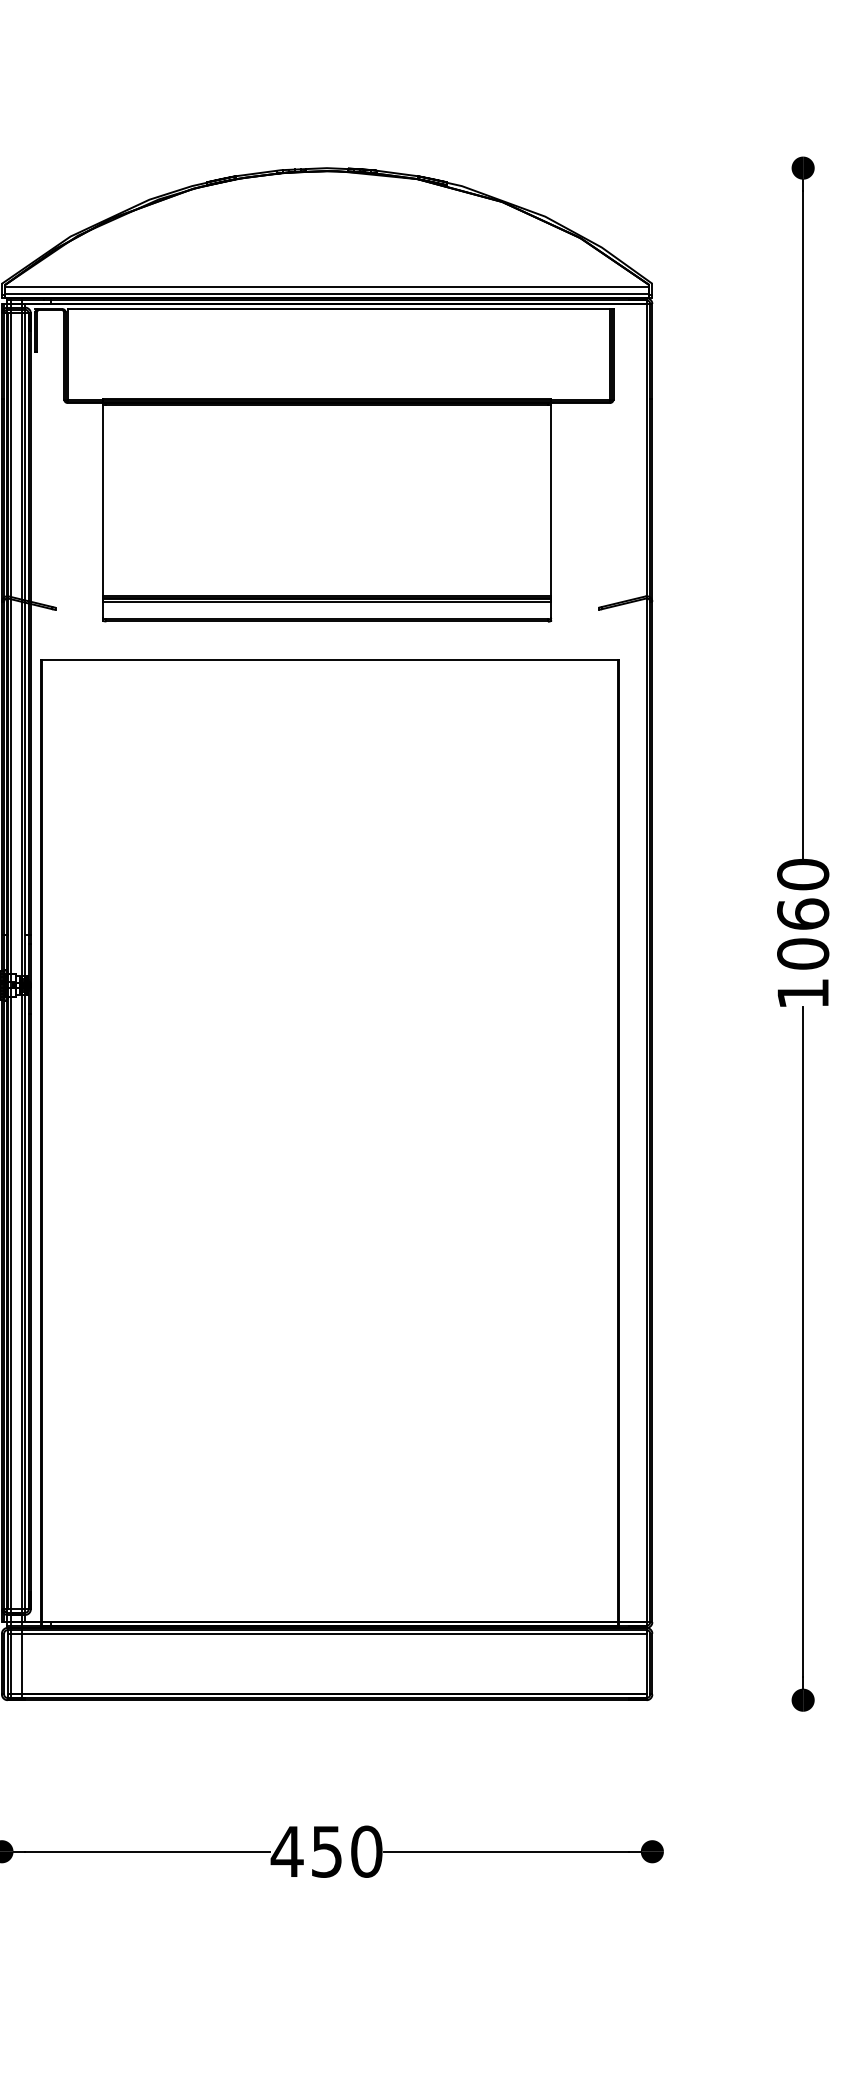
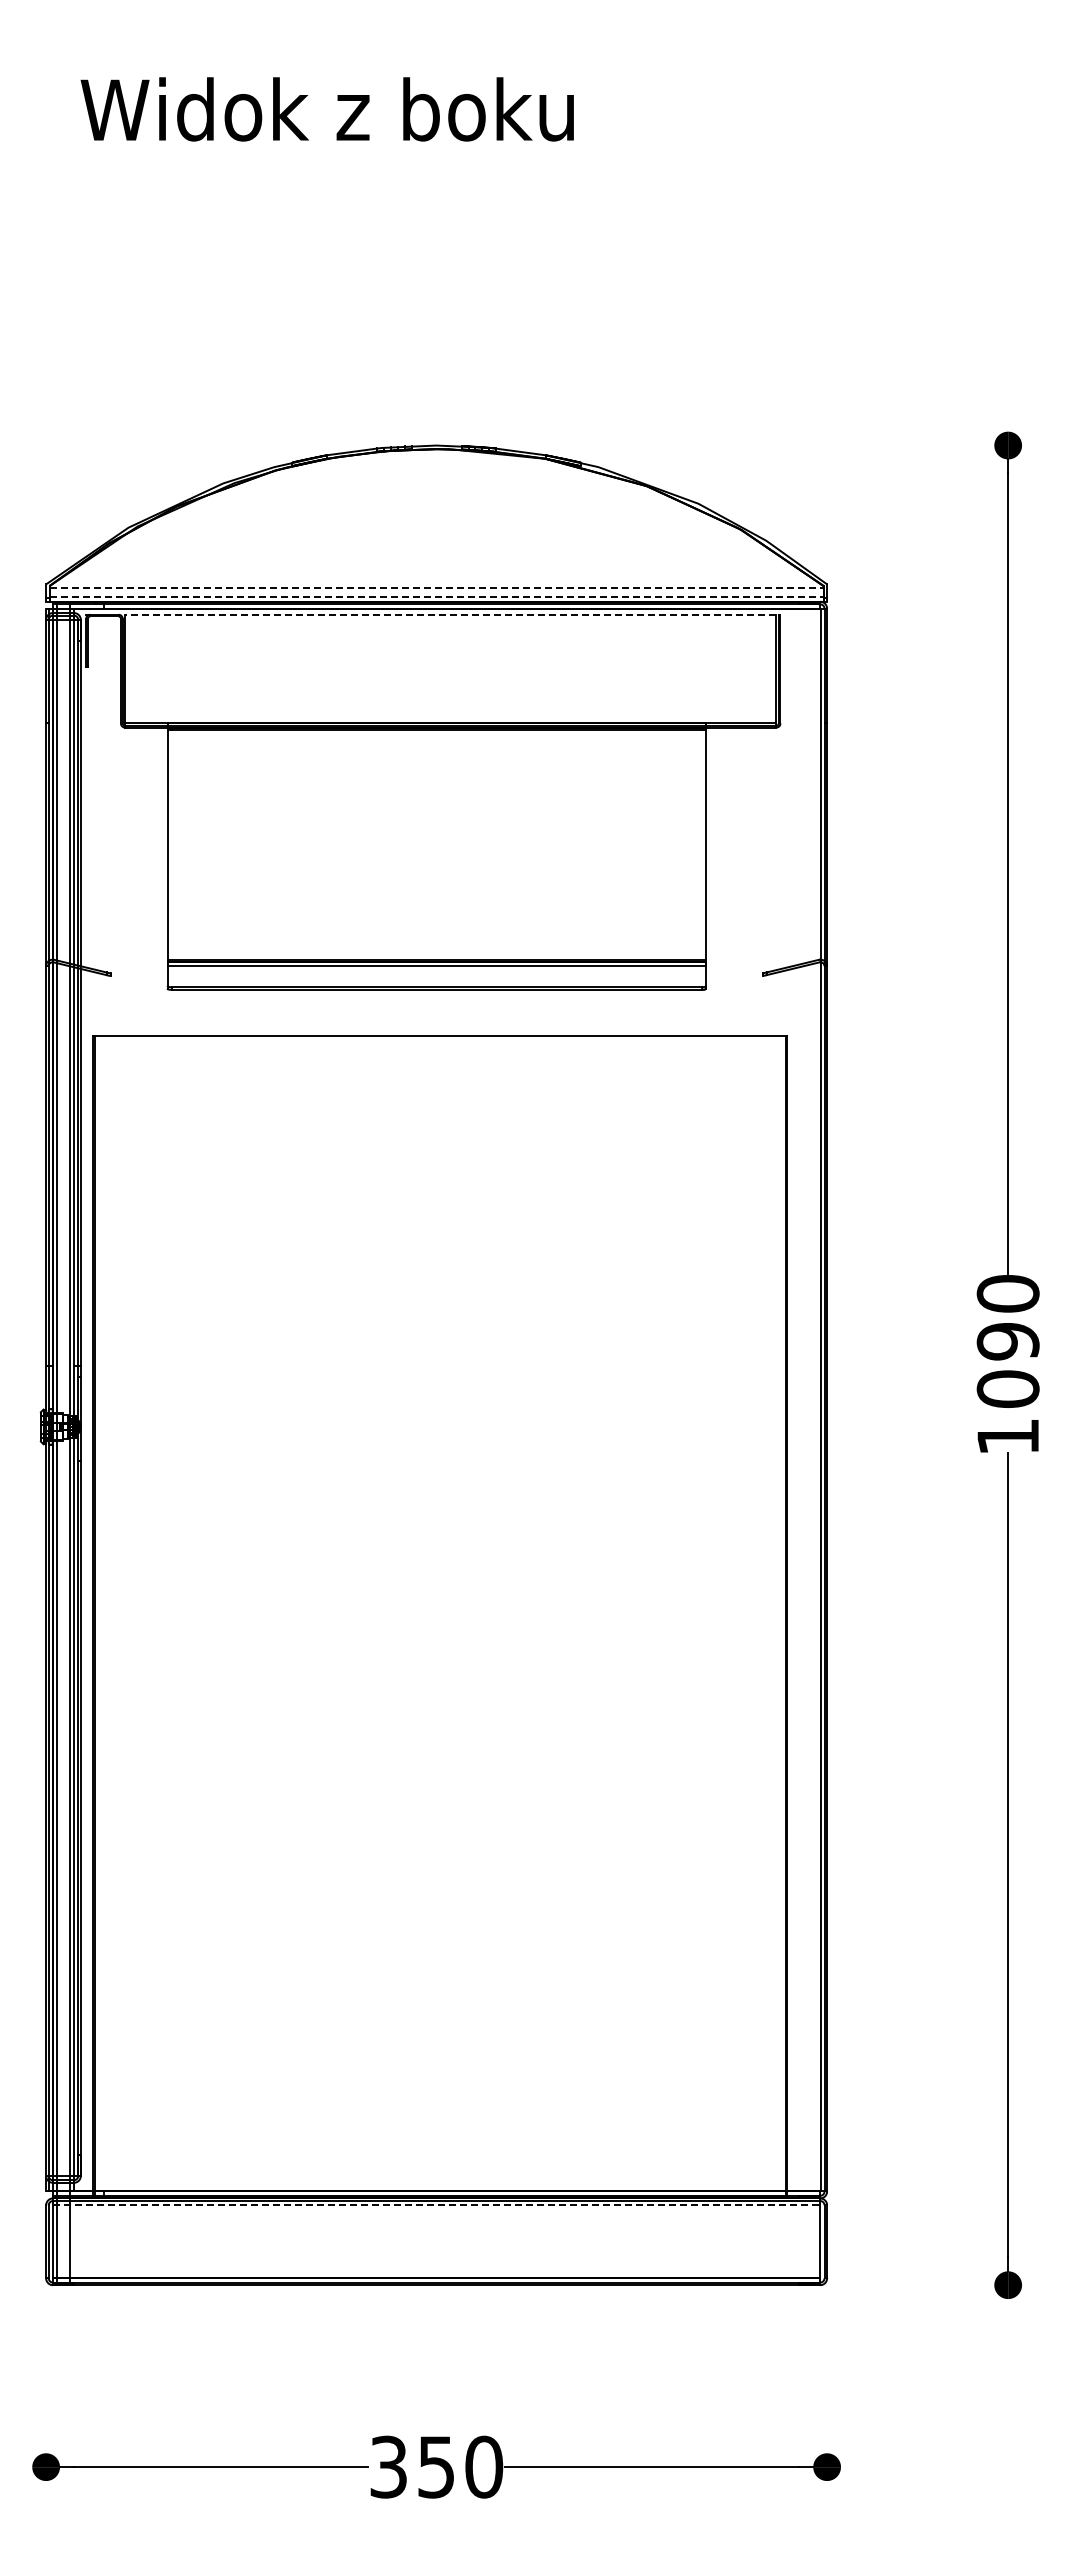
line: (327, 286) -> (437, 587), solid -> dashed
line: (327, 293) -> (437, 596), solid -> dashed
line: (338, 308) -> (450, 614), solid -> dashed
text: (802, 914) -> (1007, 1341), 1060 -> 1090
line: (327, 1633) -> (436, 2205), solid -> dashed
text: (287, 1851) -> (388, 2466), 450 -> 350

